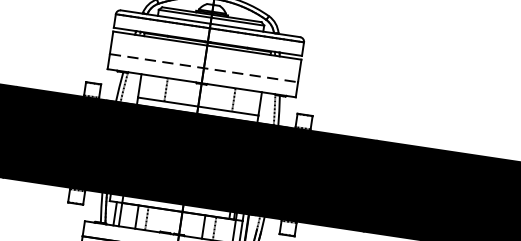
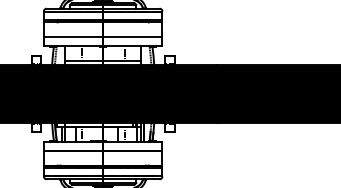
line: (204, 68) -> (103, 36), dashed -> solid

